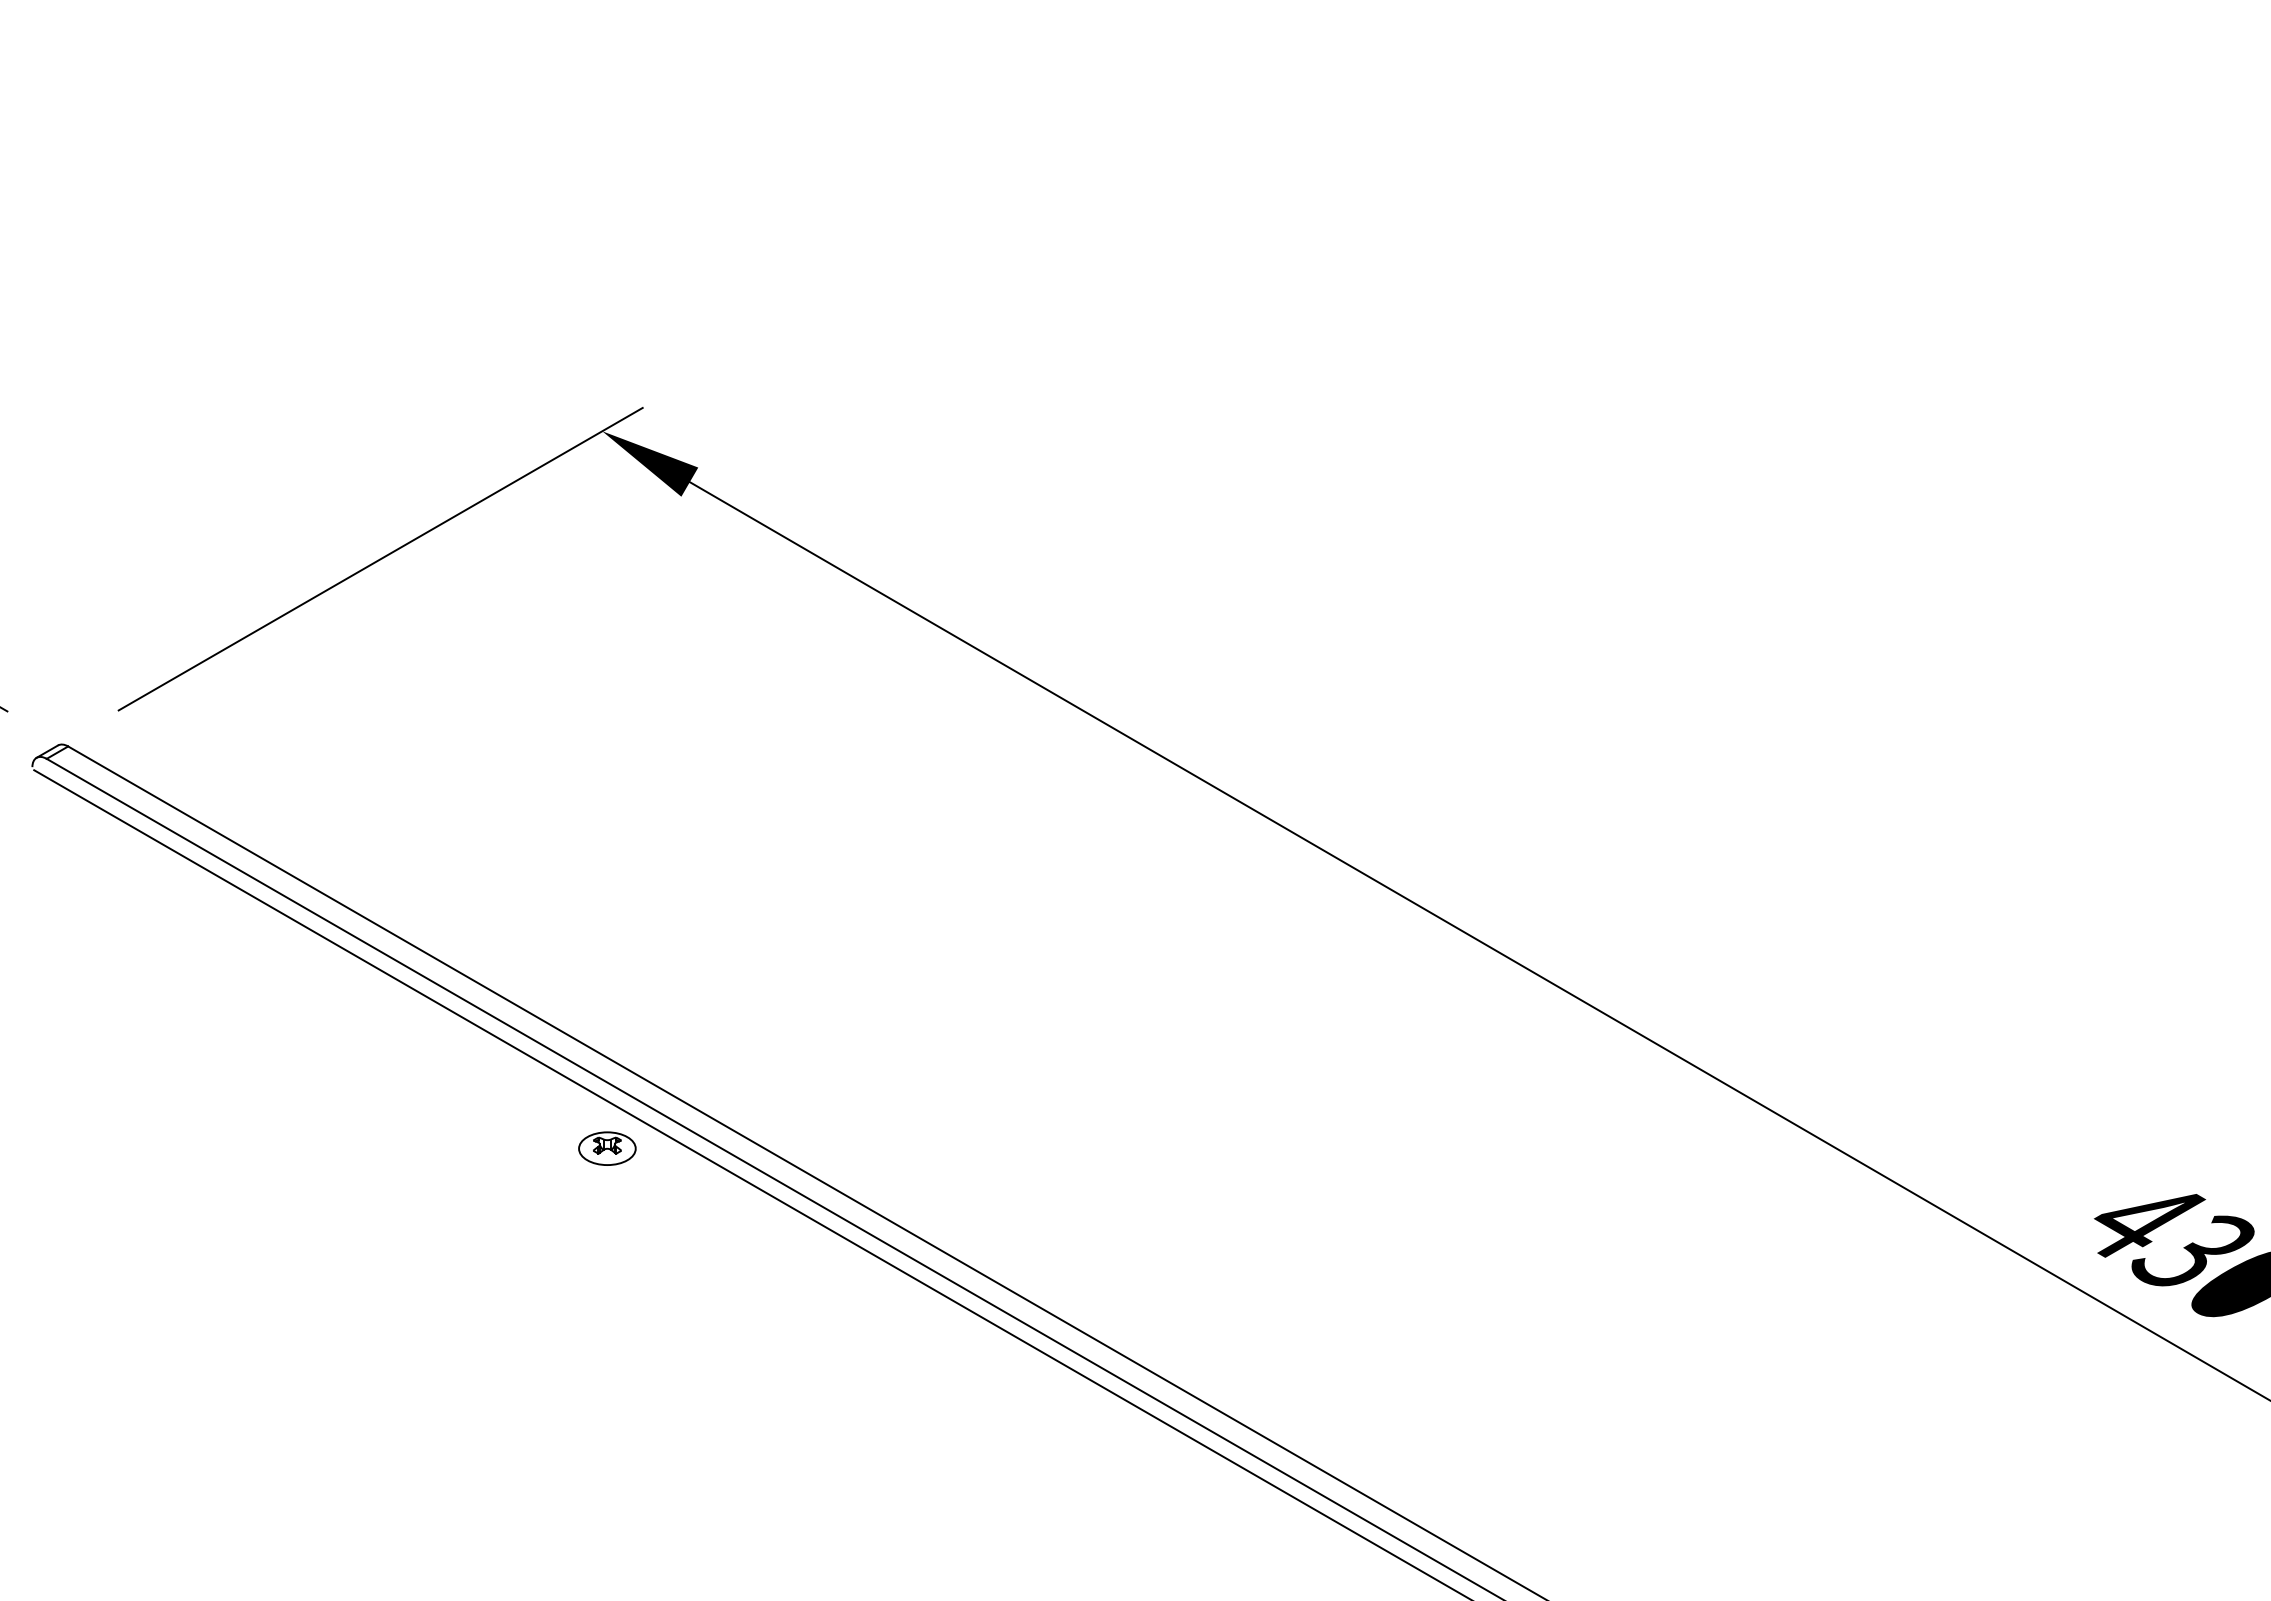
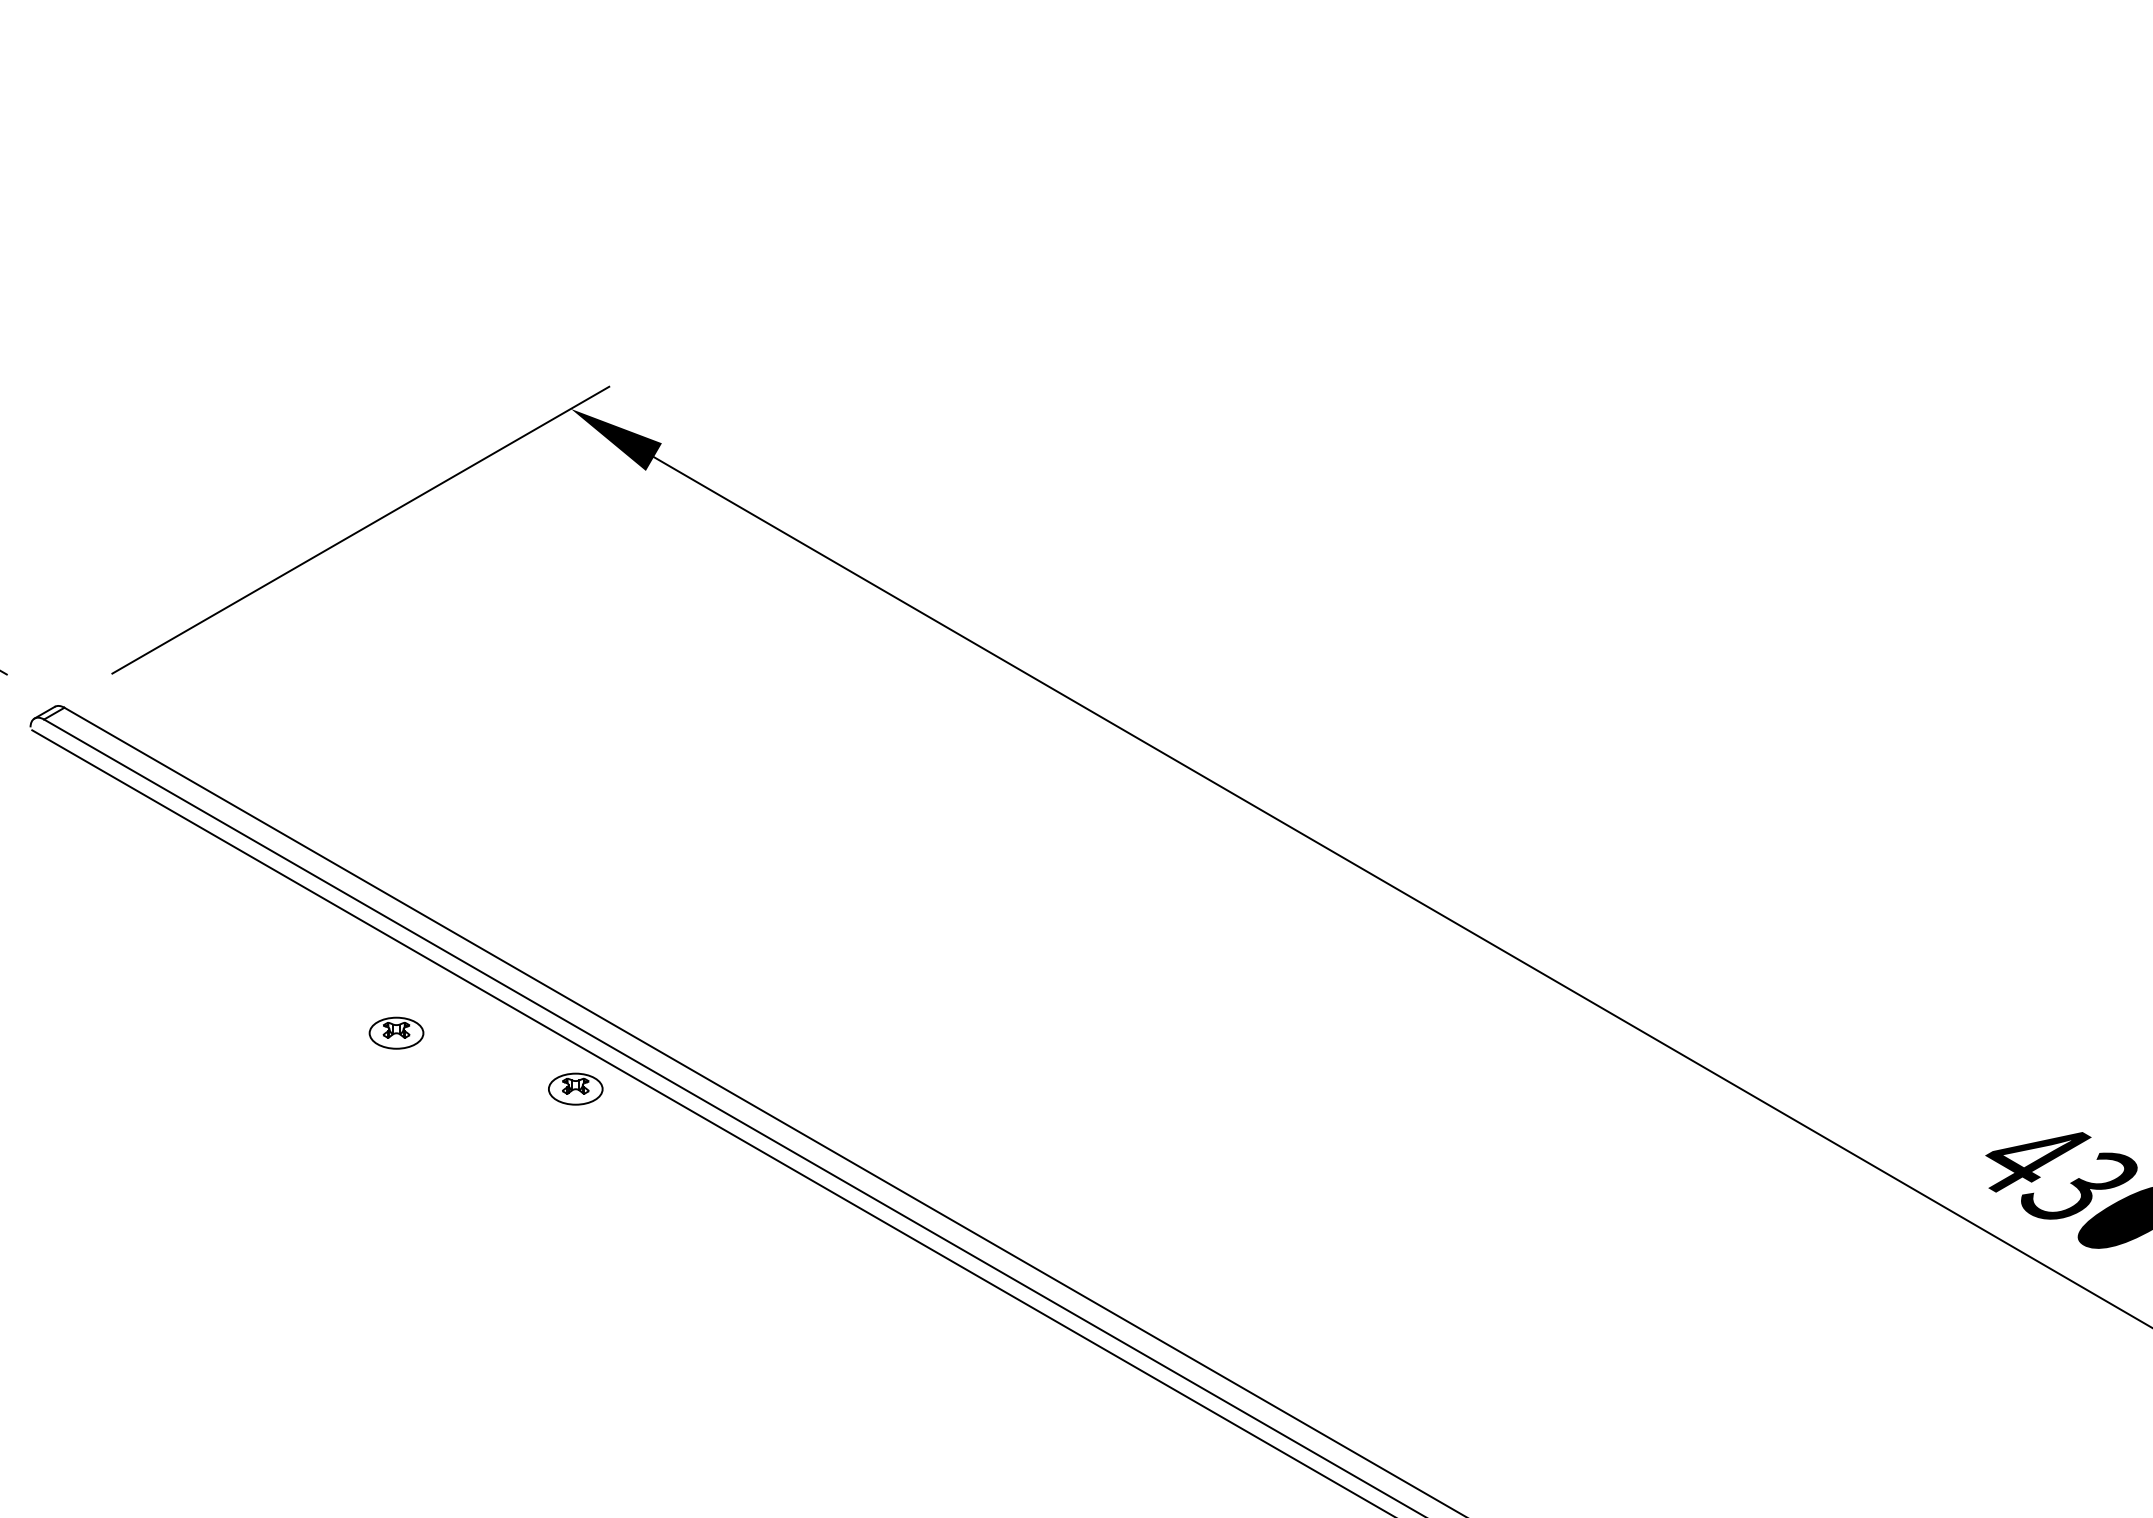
part: (418, 1089) -> (396, 1033), added

